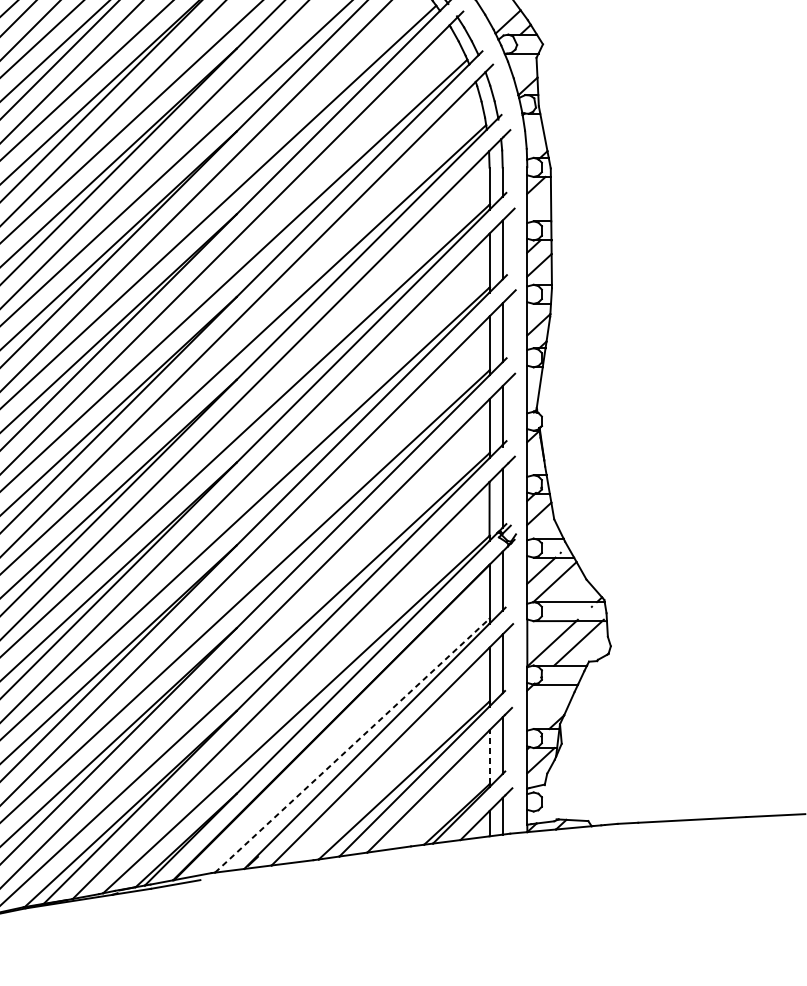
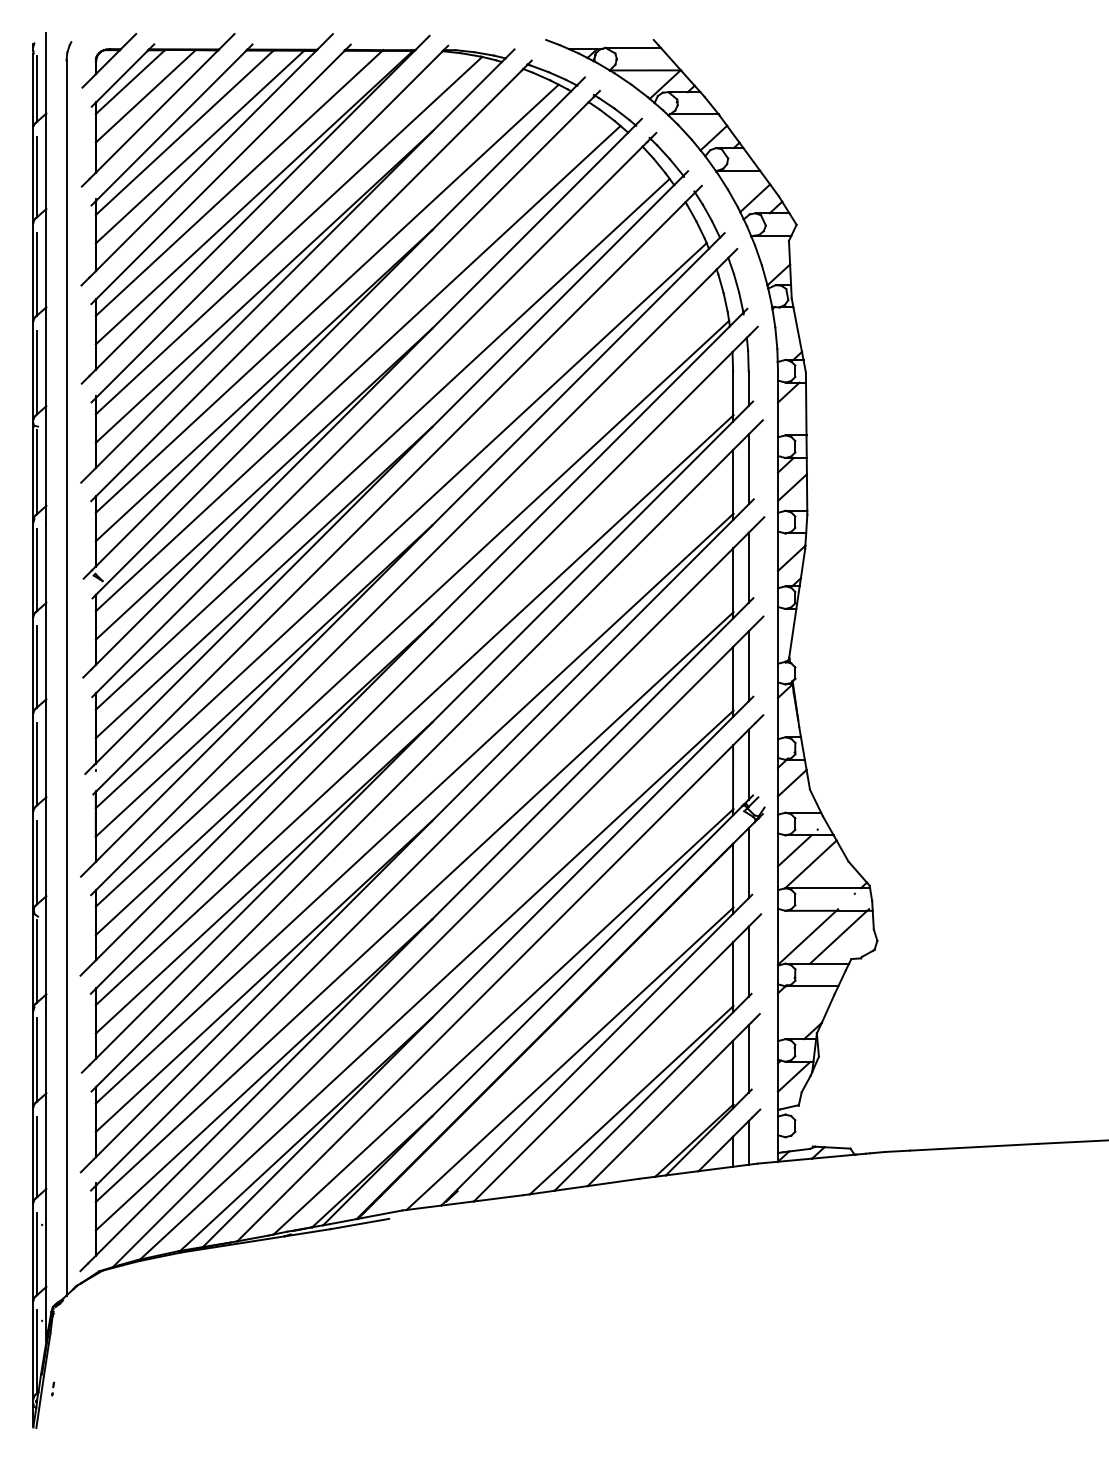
line: (352, 745) -> (570, 1058), dashed -> solid
line: (489, 757) -> (733, 1072), dashed -> solid

